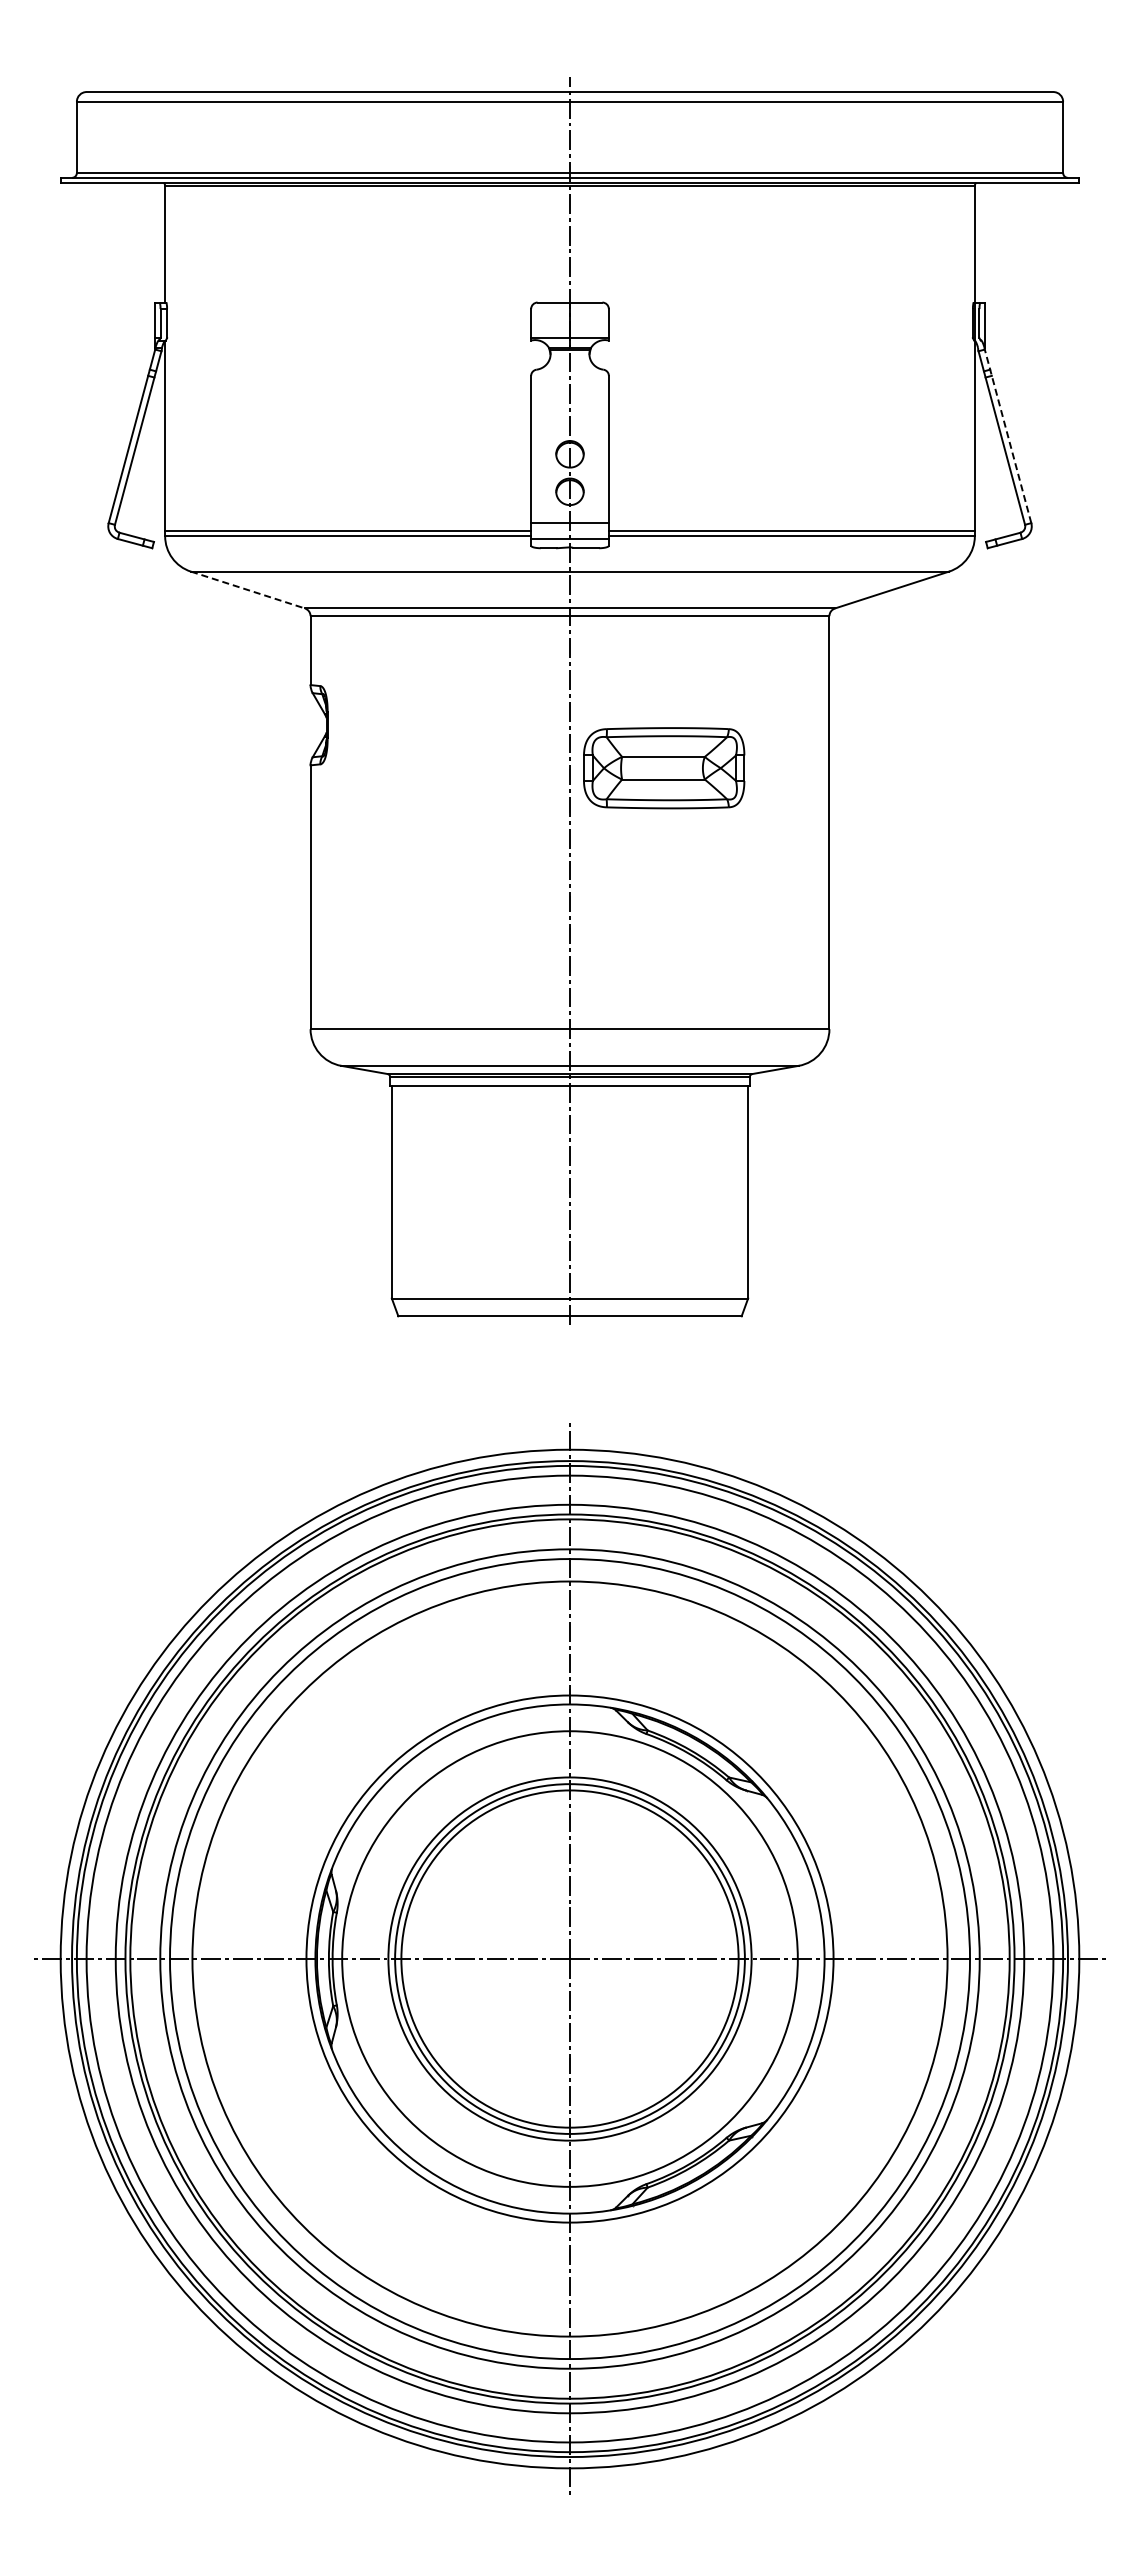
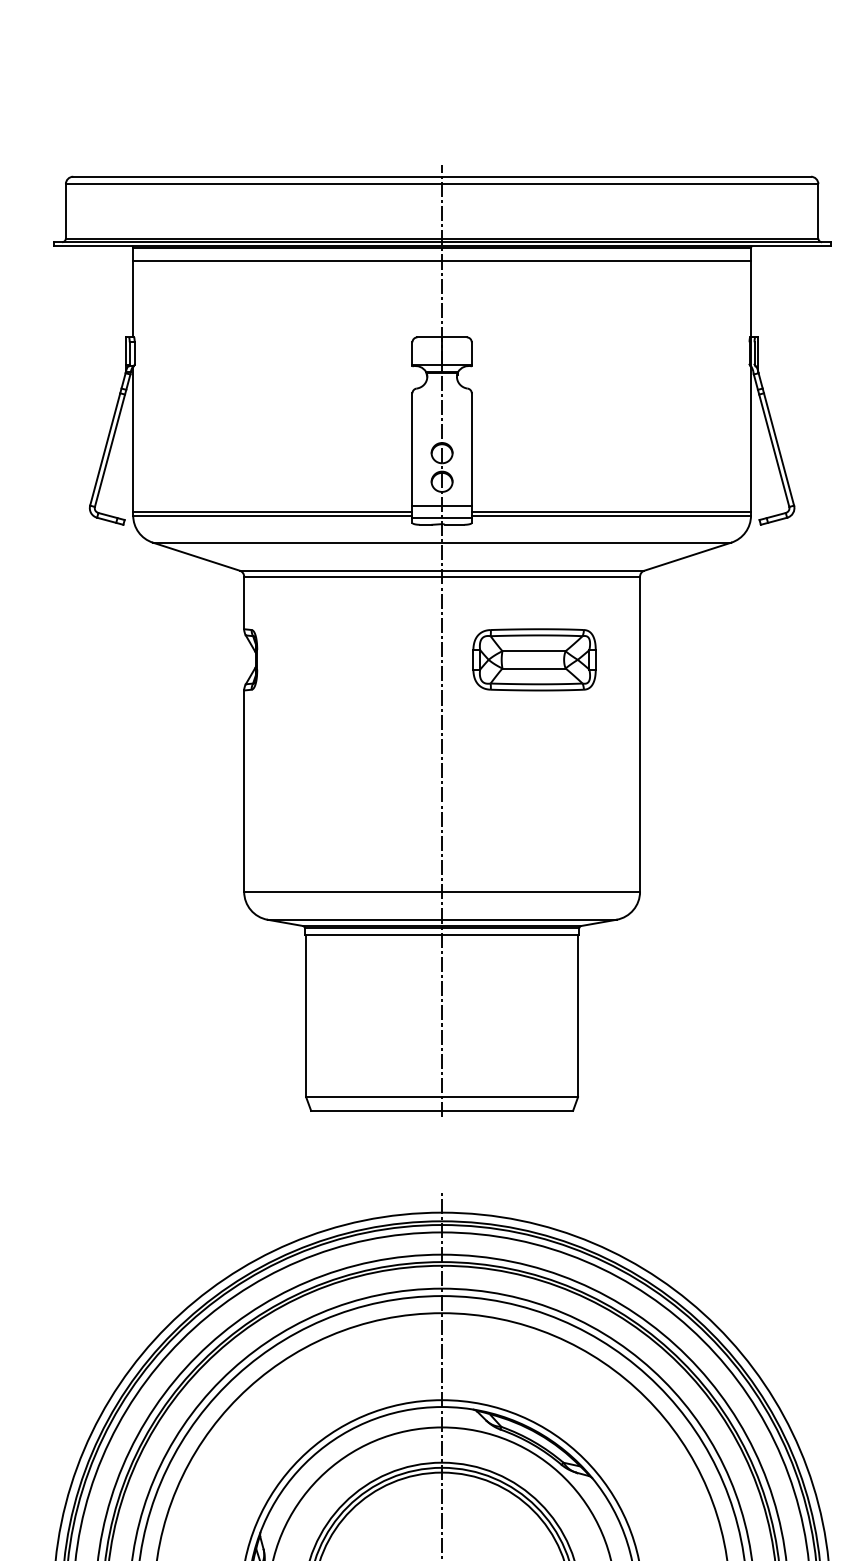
line: (569, 202) -> (441, 261), added
line: (1008, 436) -> (776, 439), dashed -> solid
line: (247, 590) -> (196, 557), dashed -> solid
part: (664, 768) -> (534, 660), moved

